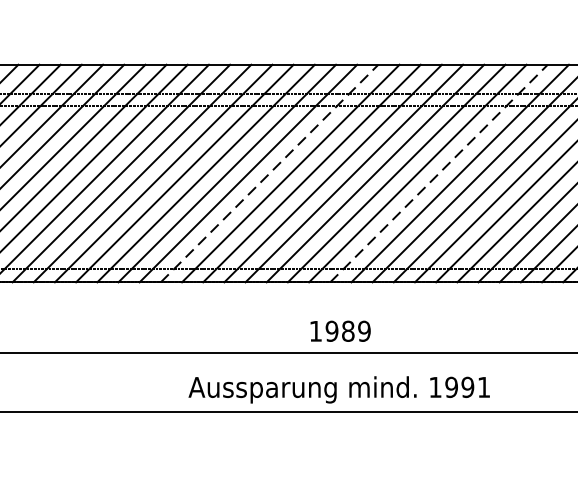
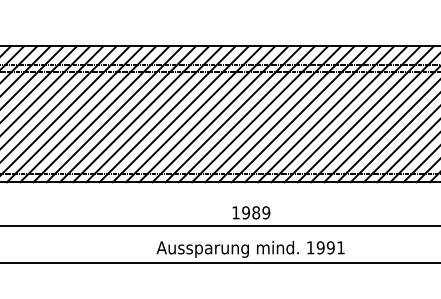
line: (270, 173) -> (207, 114), dashed -> solid
line: (440, 173) -> (313, 114), dashed -> solid

